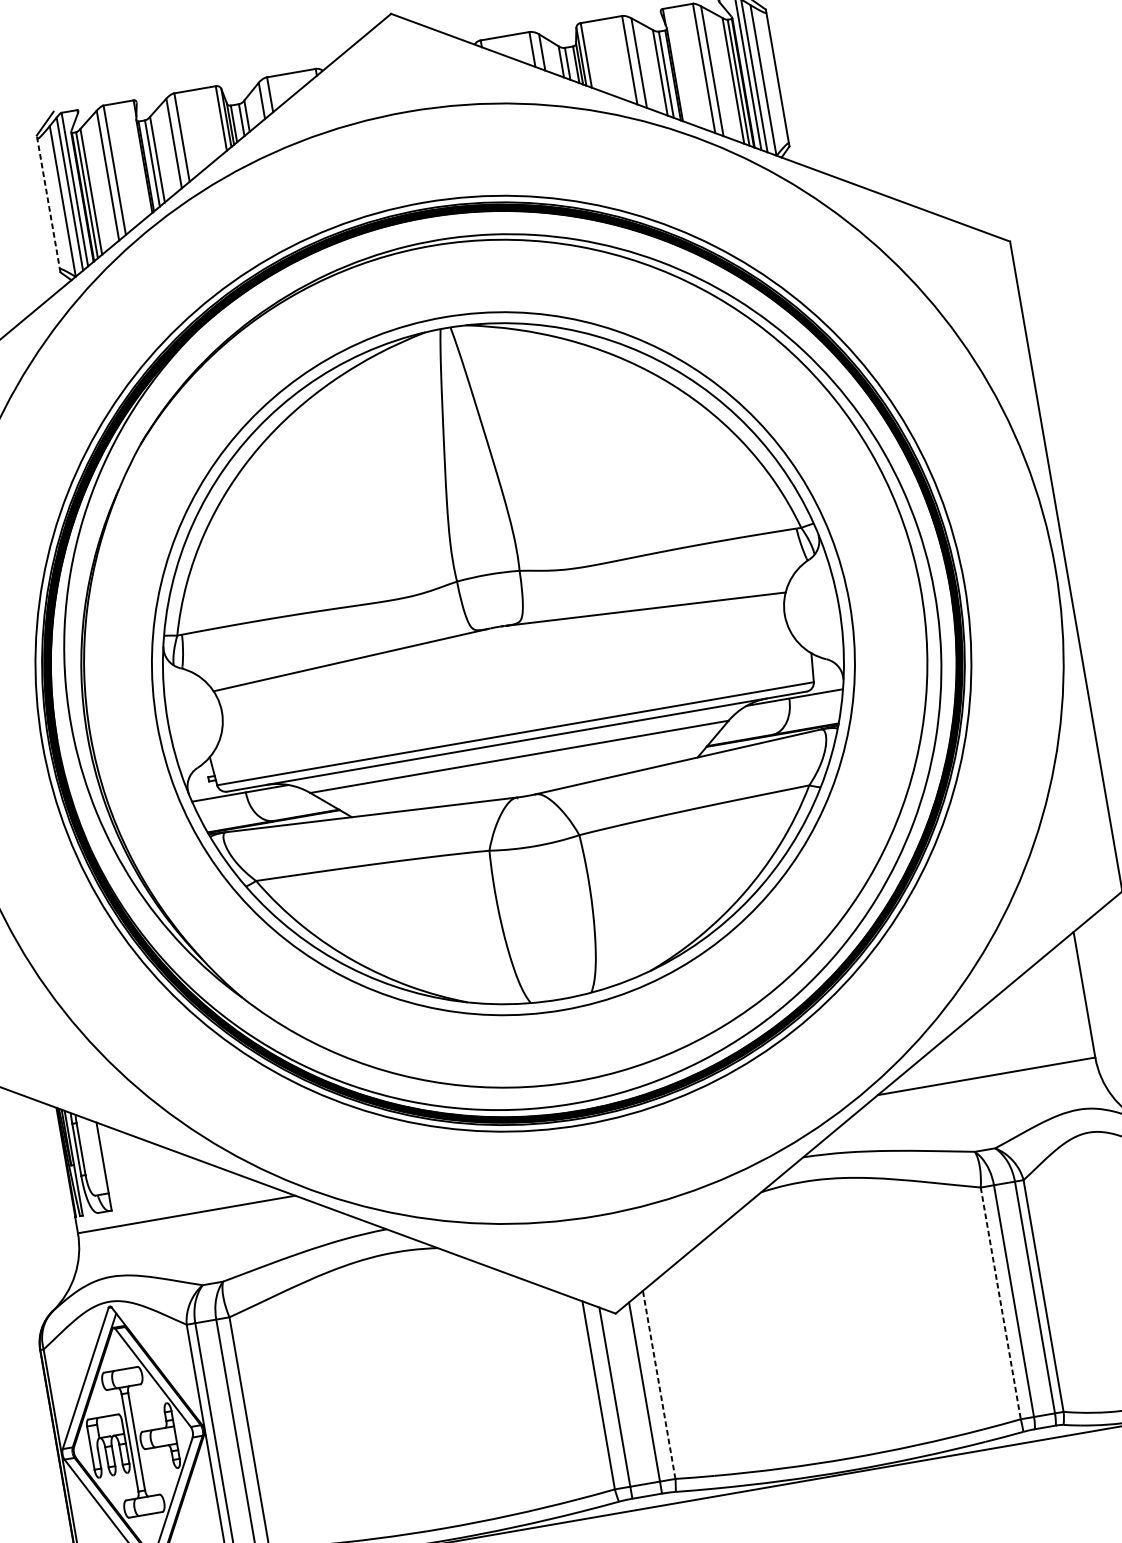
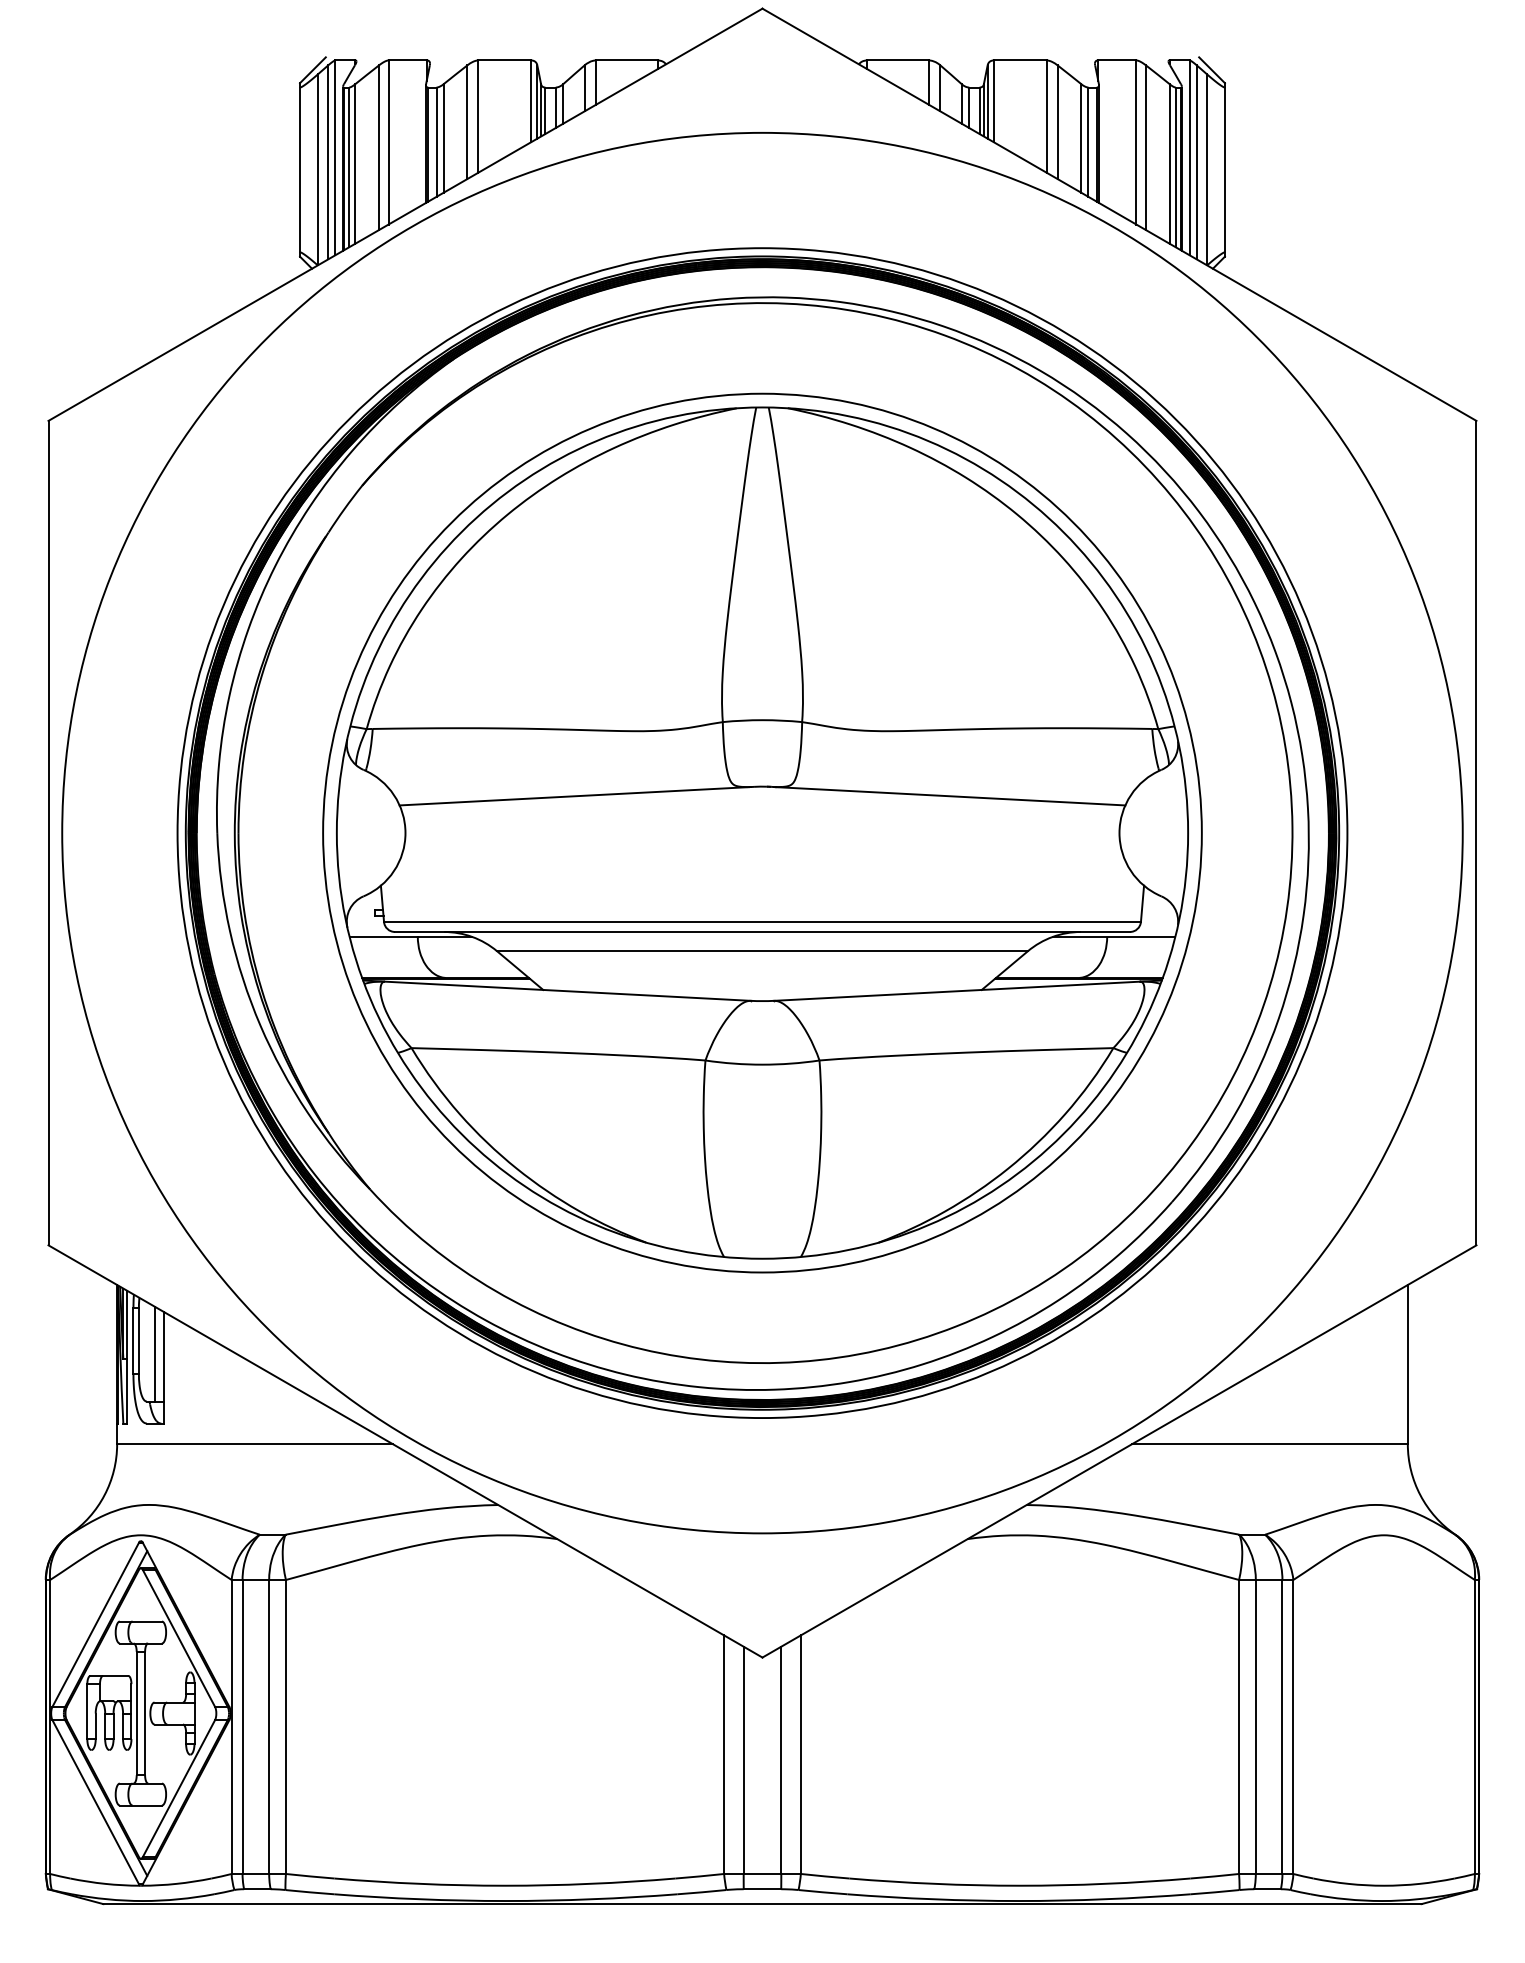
line: (48, 203) -> (300, 169), dashed -> solid
line: (95, 1156) -> (155, 1353), added
line: (1001, 1302) -> (1239, 1726), dashed -> solid
line: (658, 1384) -> (800, 1754), dashed -> solid

